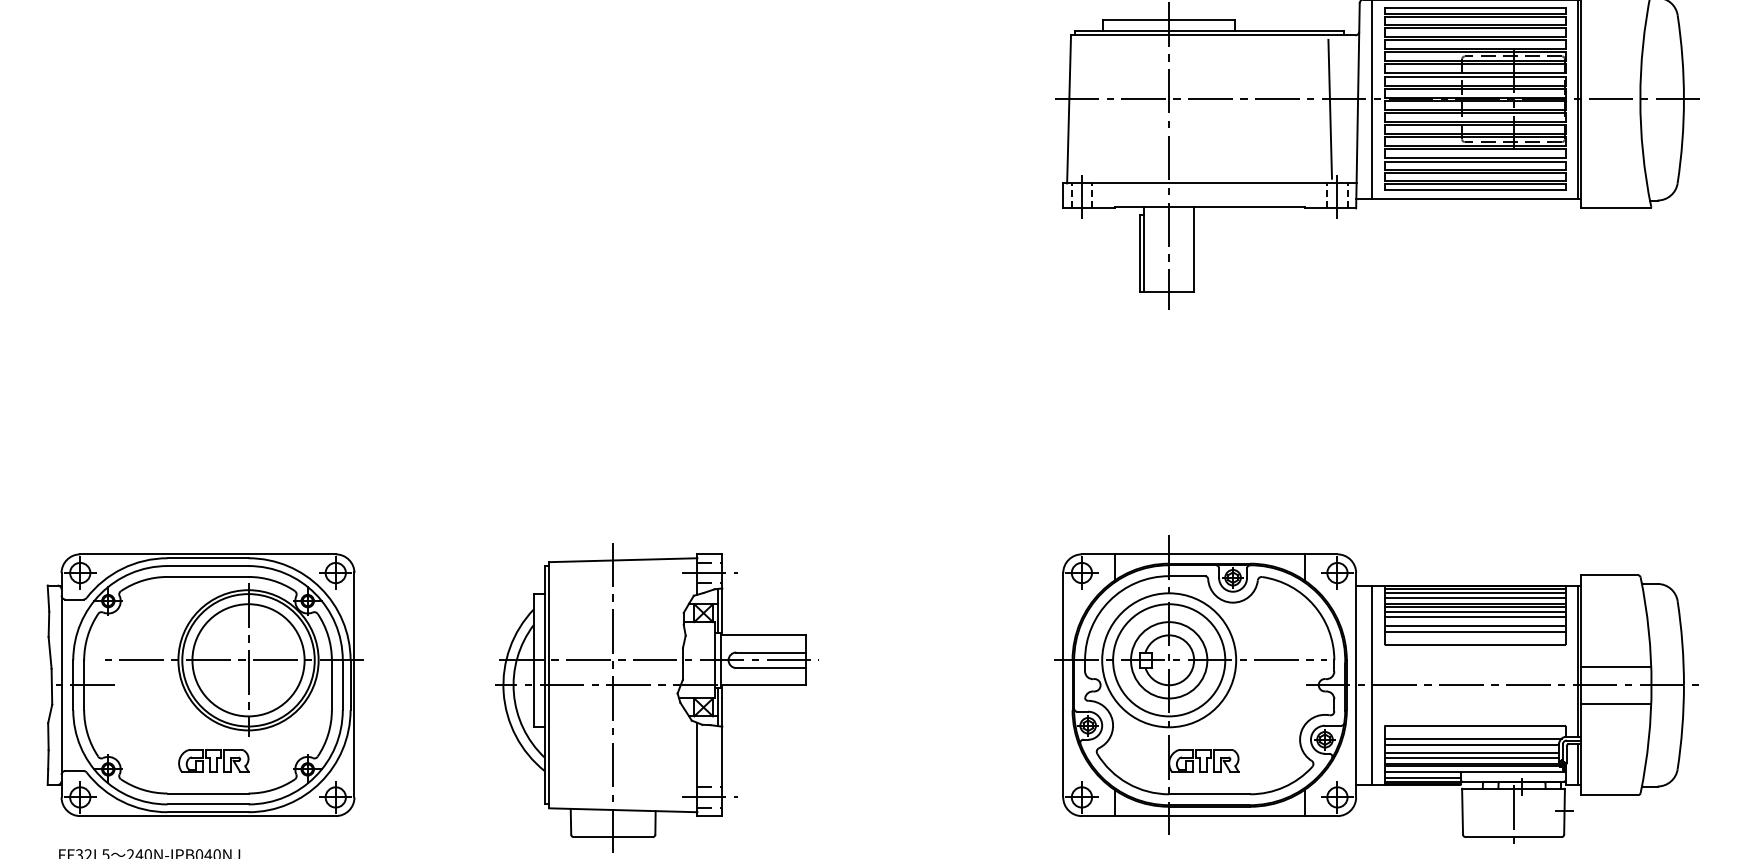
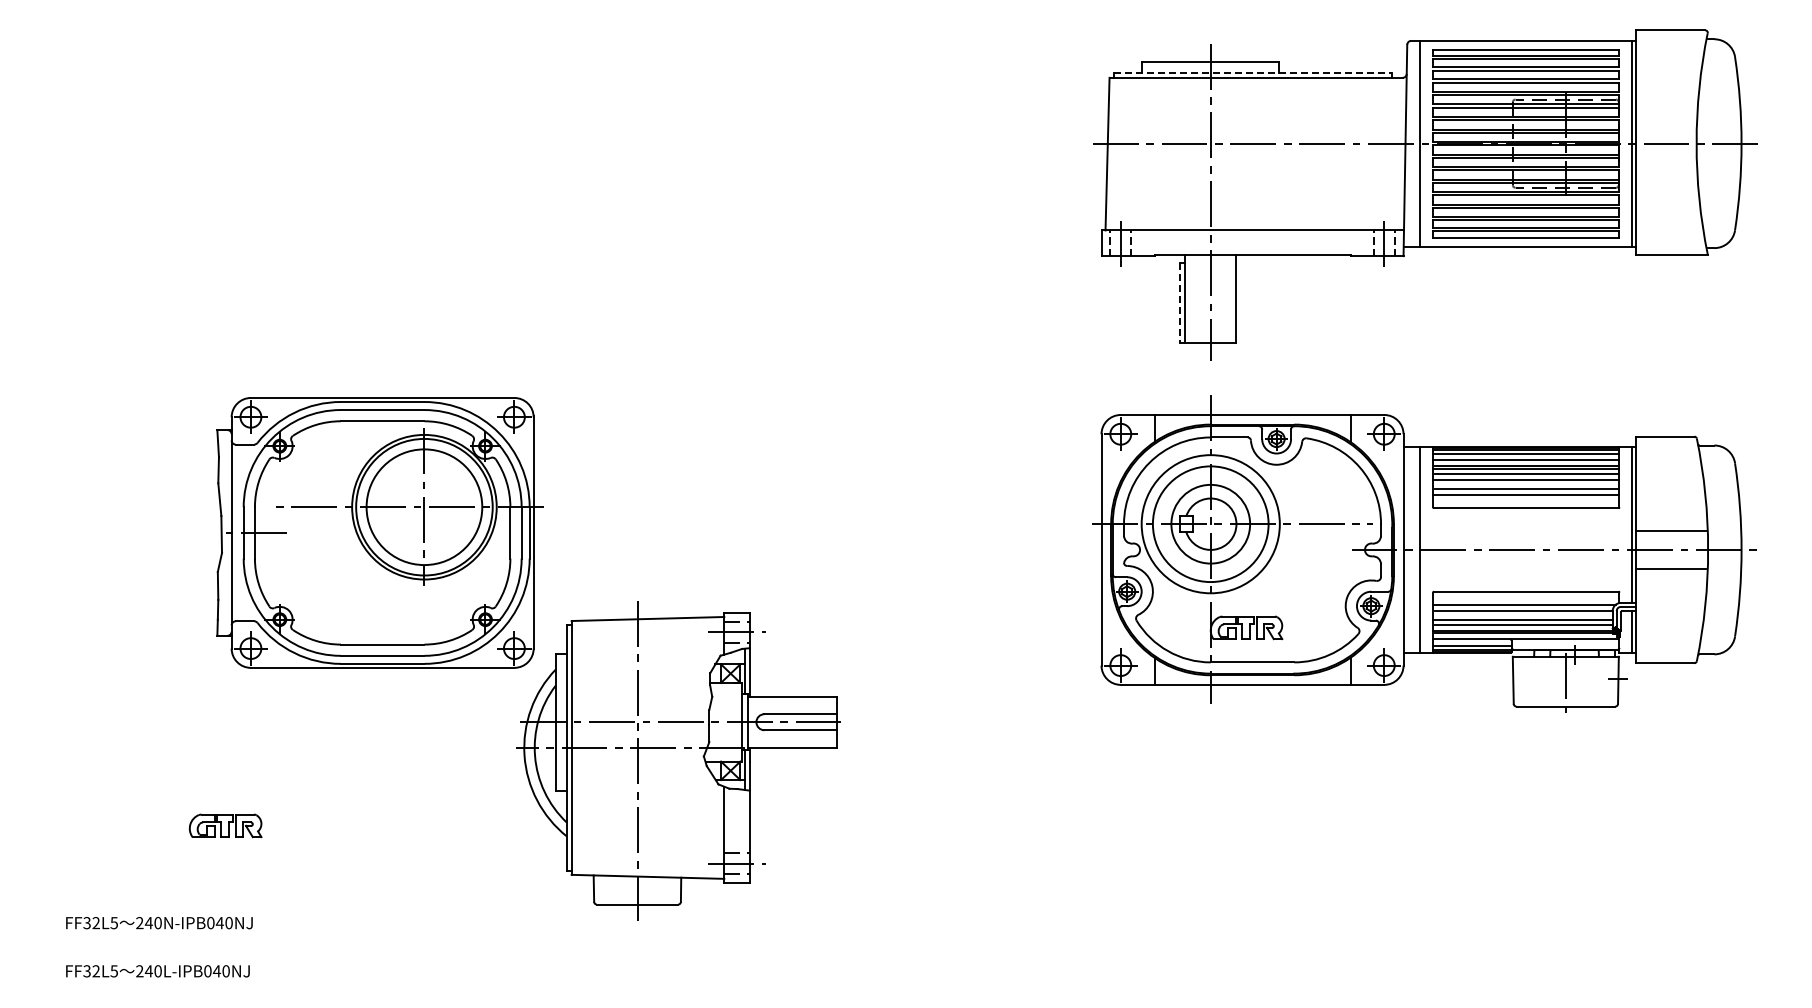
line: (1209, 31) -> (1252, 73), solid -> dashed
line: (1329, 108) -> (1376, 153), removed
line: (1139, 254) -> (1180, 303), solid -> dashed
part: (204, 684) -> (379, 532), moved
part: (1376, 688) -> (1424, 553), moved

